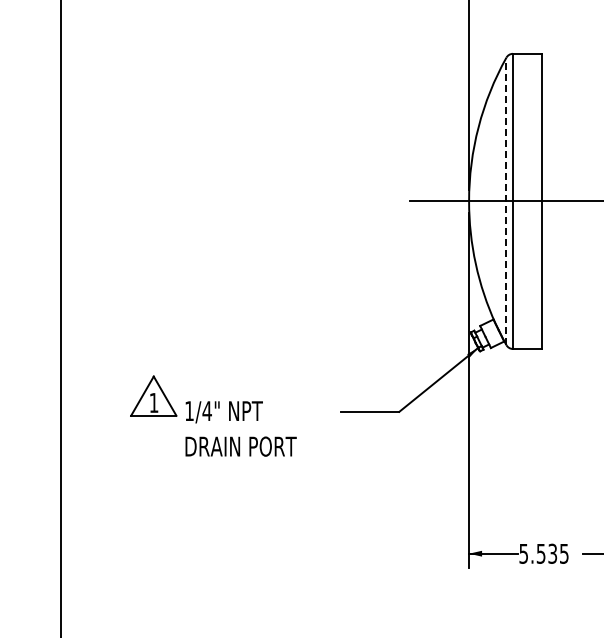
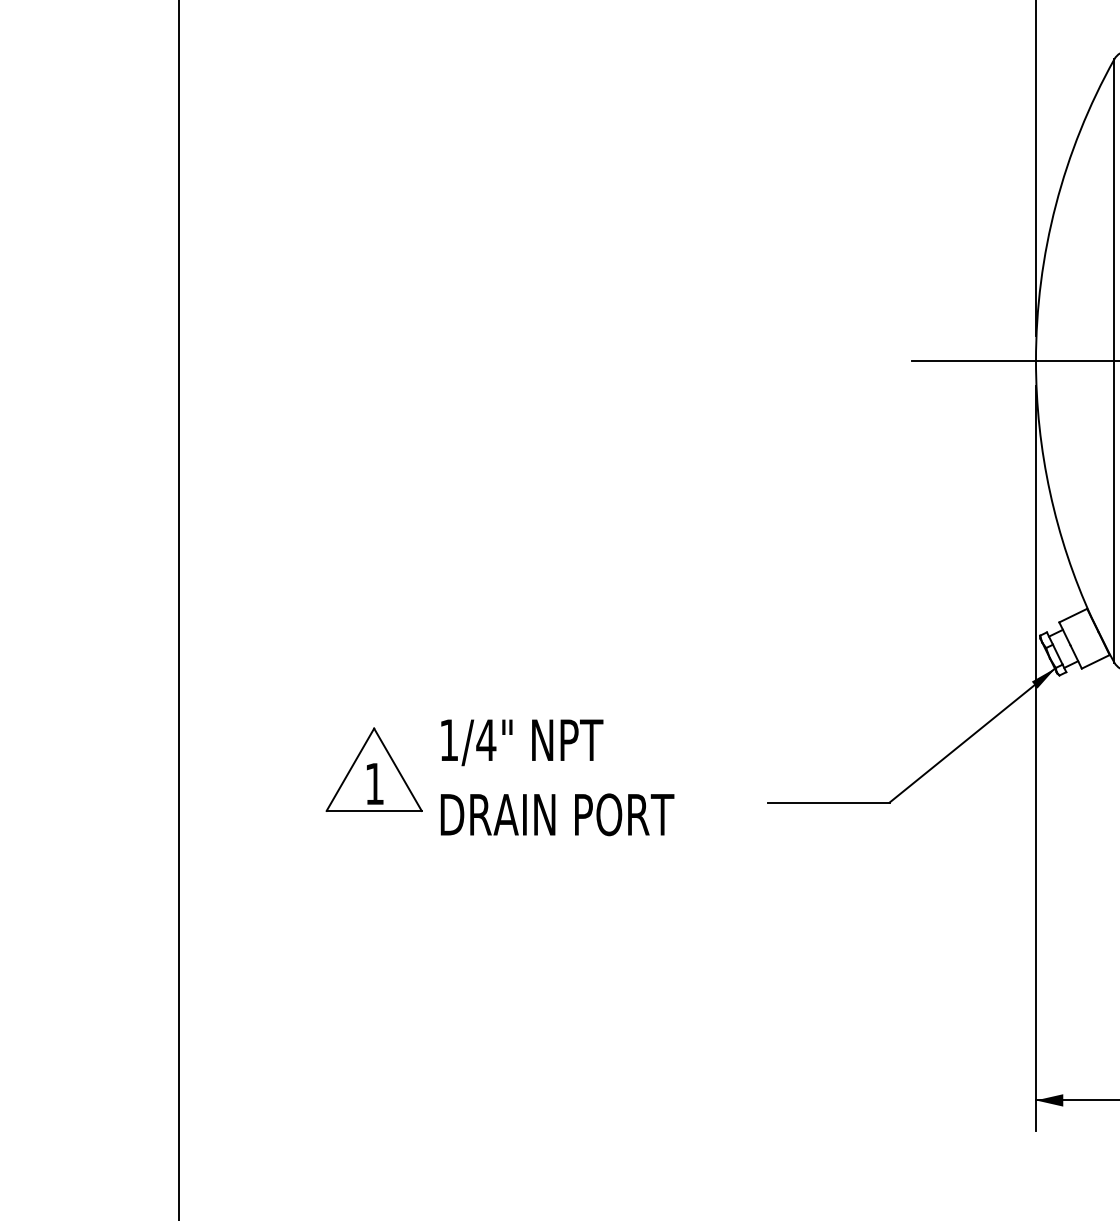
line: (506, 201) -> (1114, 361), dashed -> solid
text: (240, 428) -> (556, 776), moved

